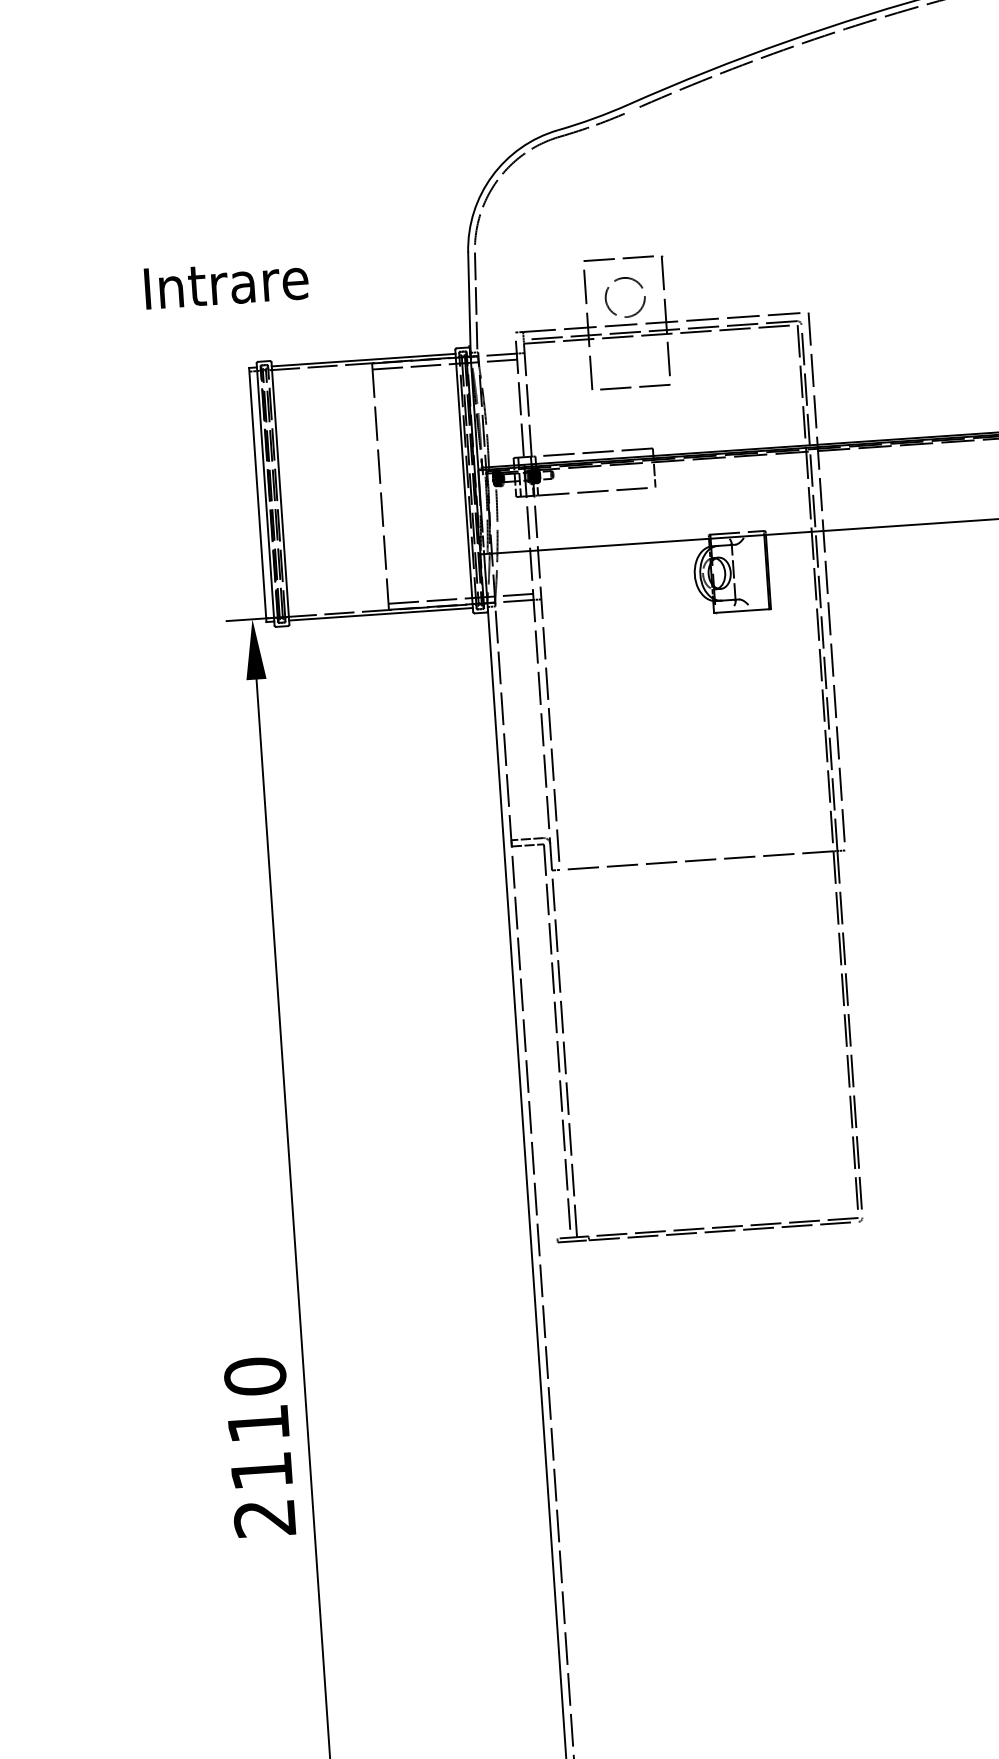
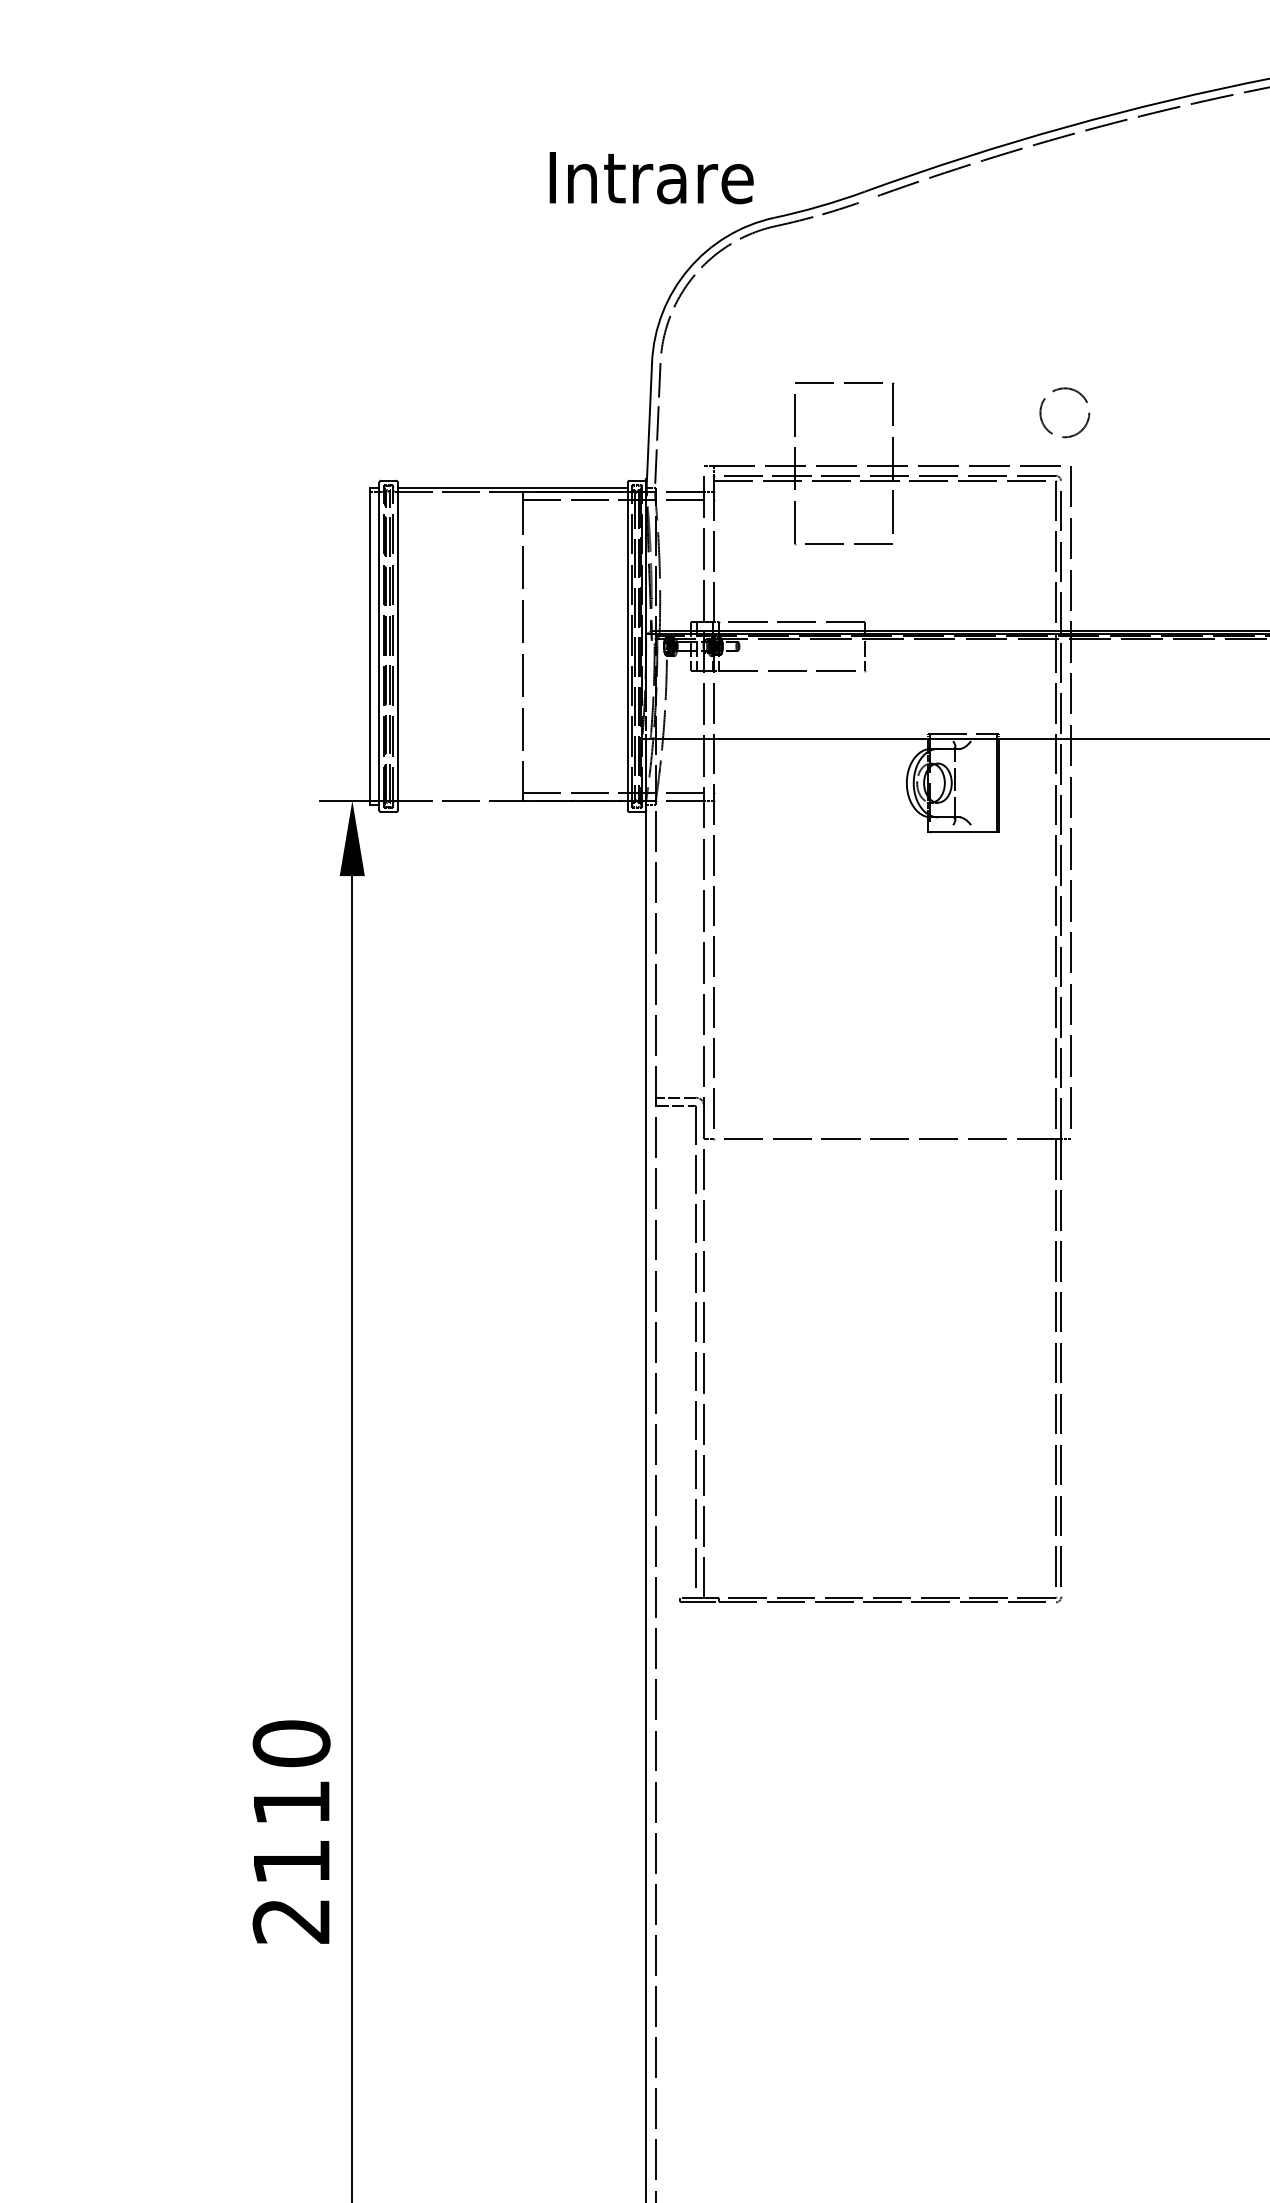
text: (226, 284) -> (651, 178), moved
circle: (625, 297) -> (1064, 412), moved
line: (380, 614) -> (512, 805), removed

